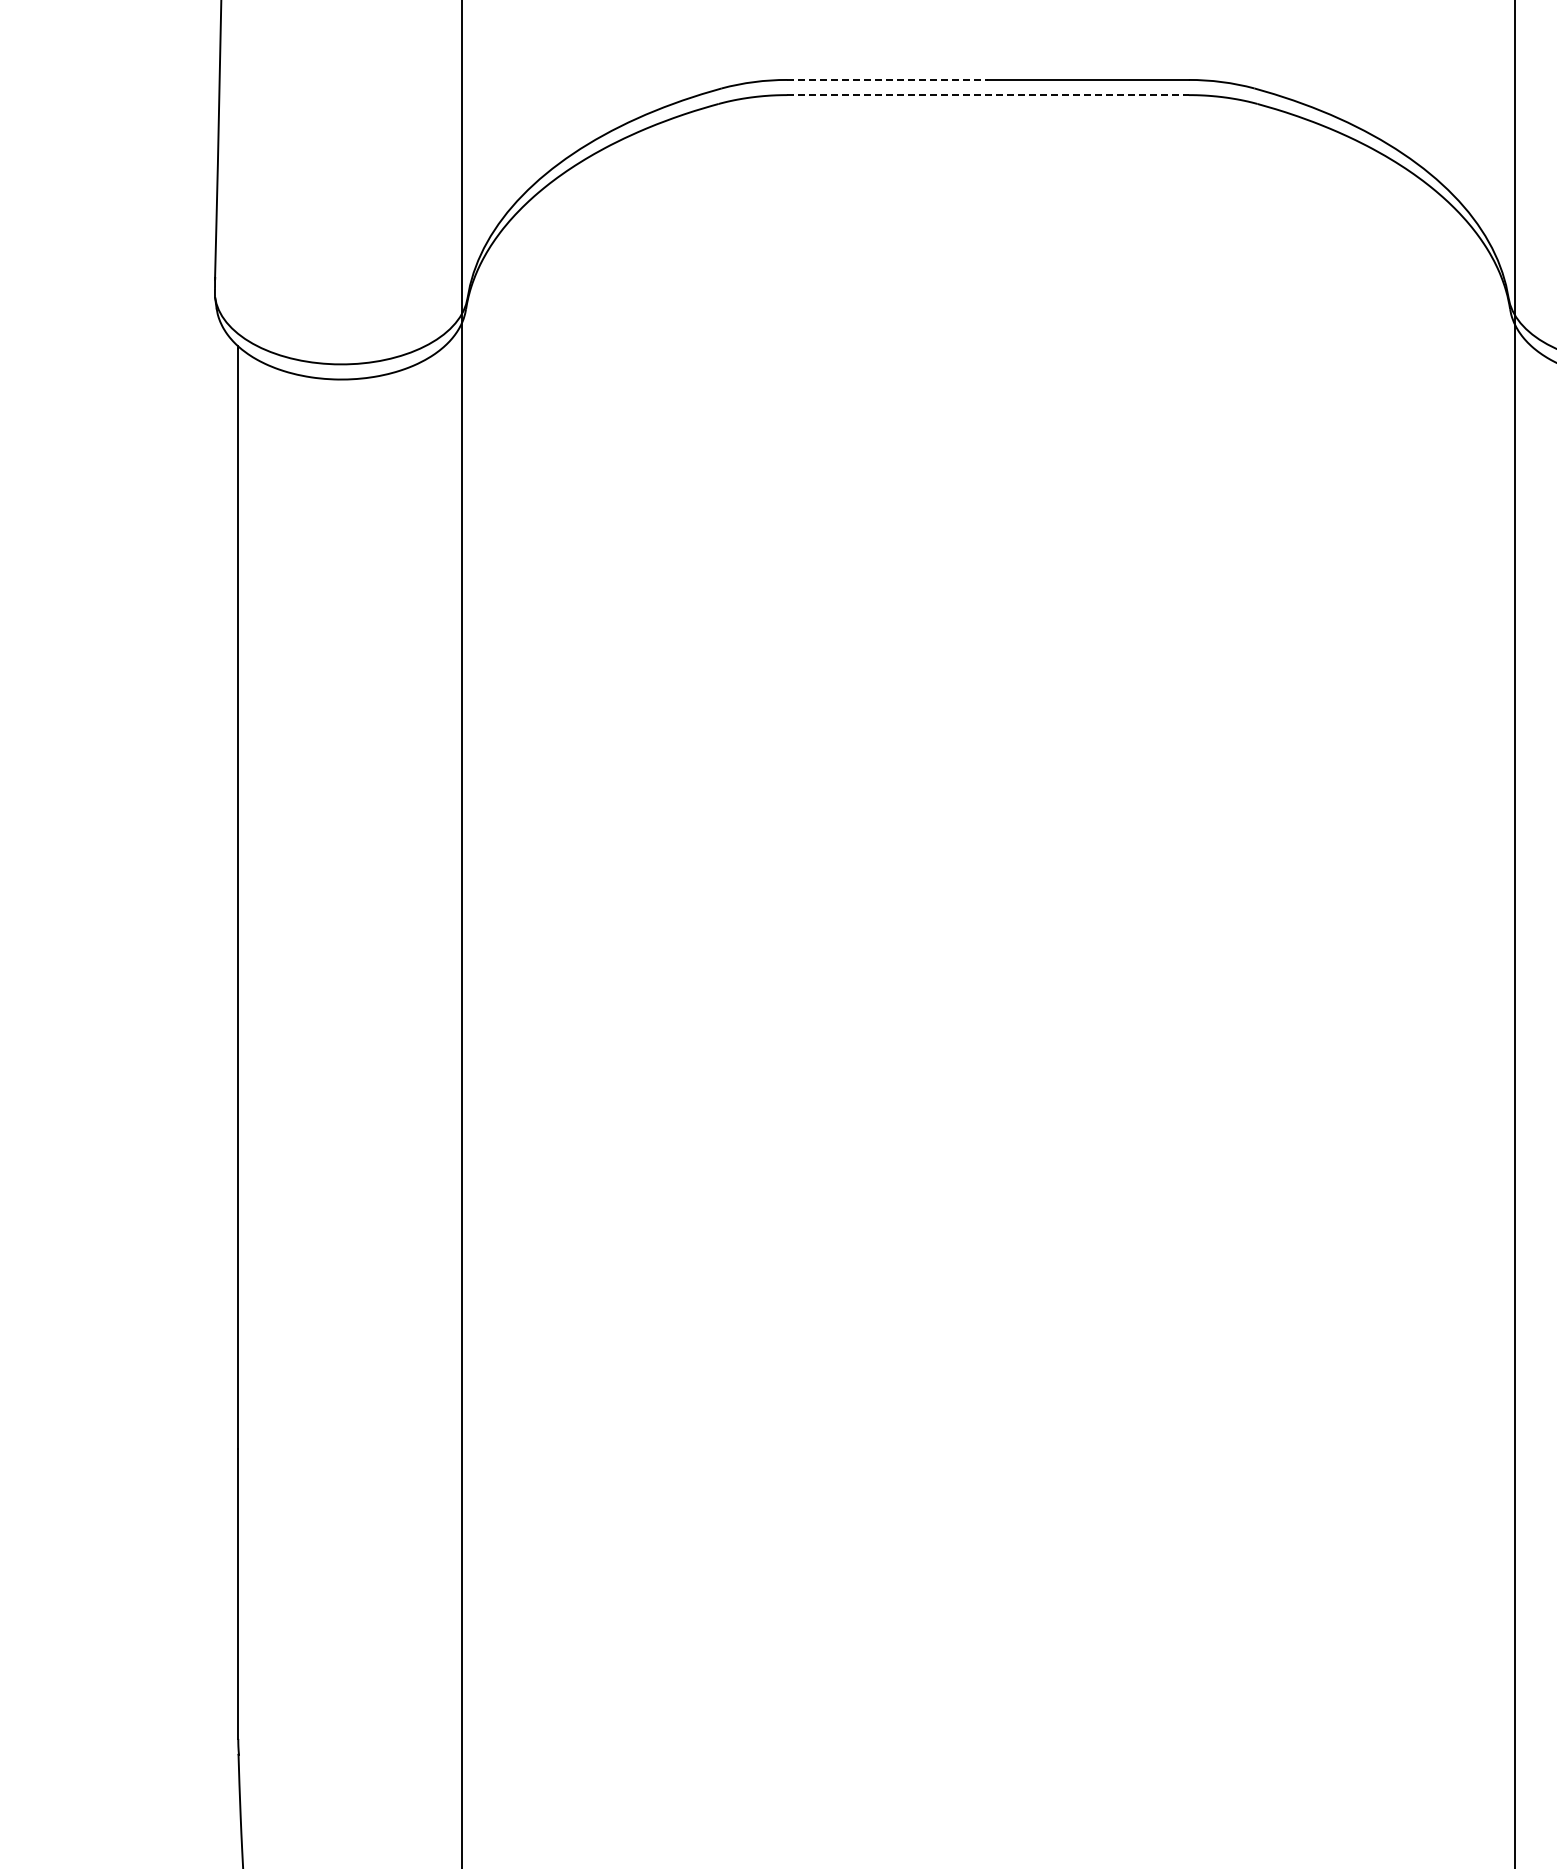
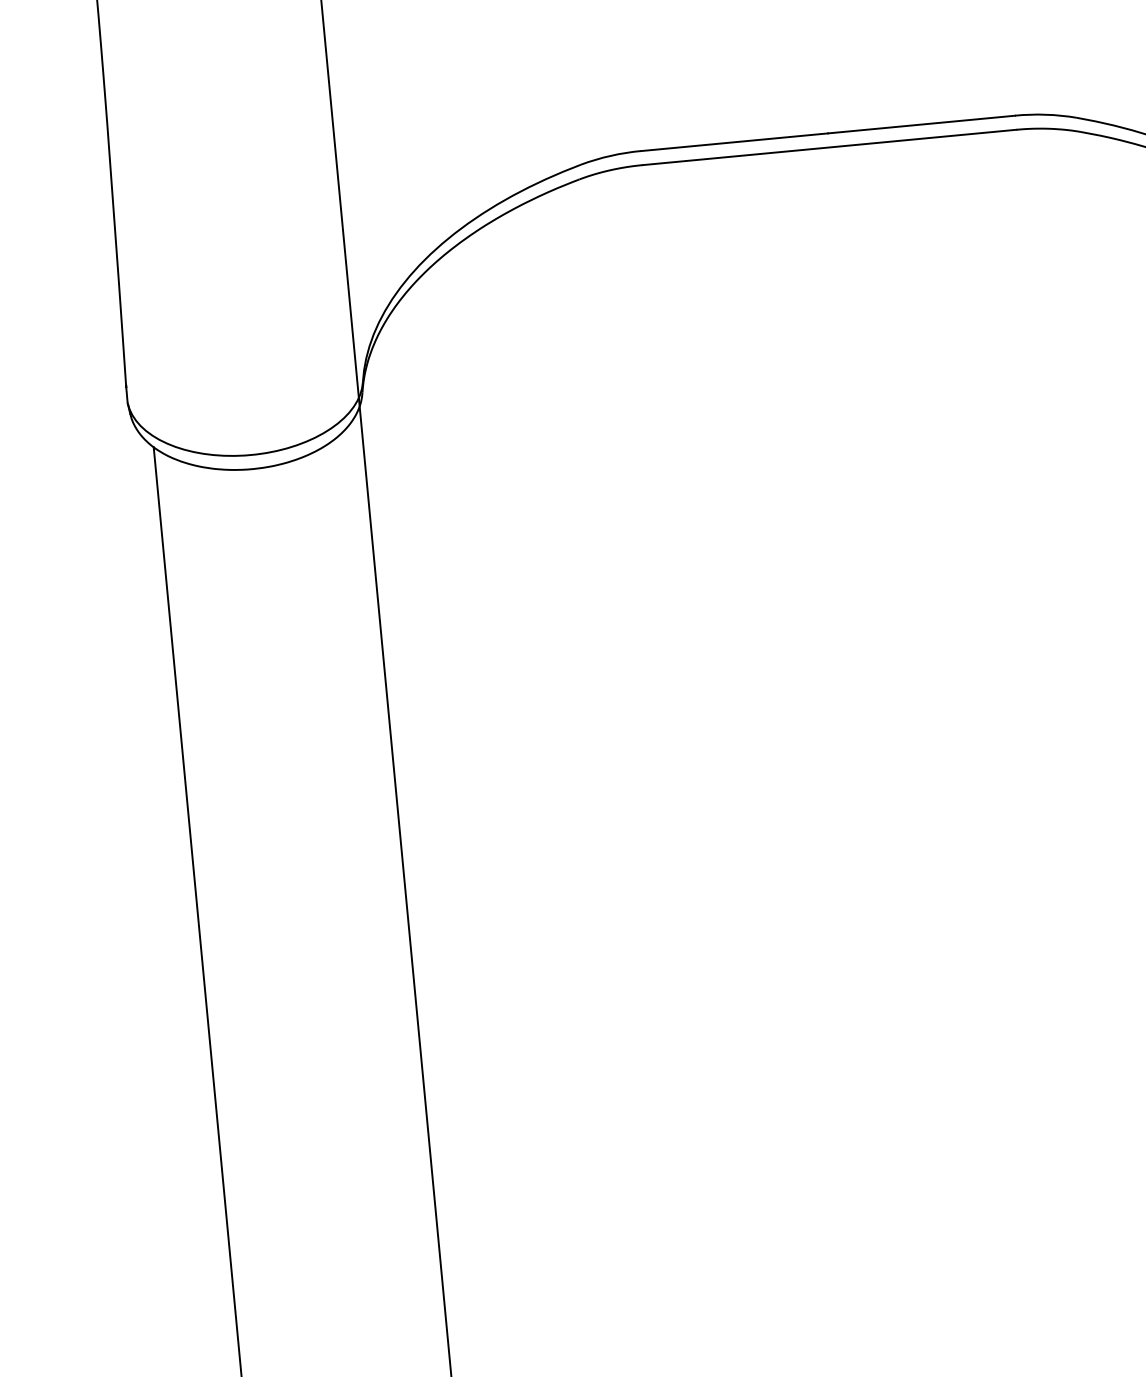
line: (888, 79) -> (735, 141), dashed -> solid
line: (988, 95) -> (829, 147), dashed -> solid

